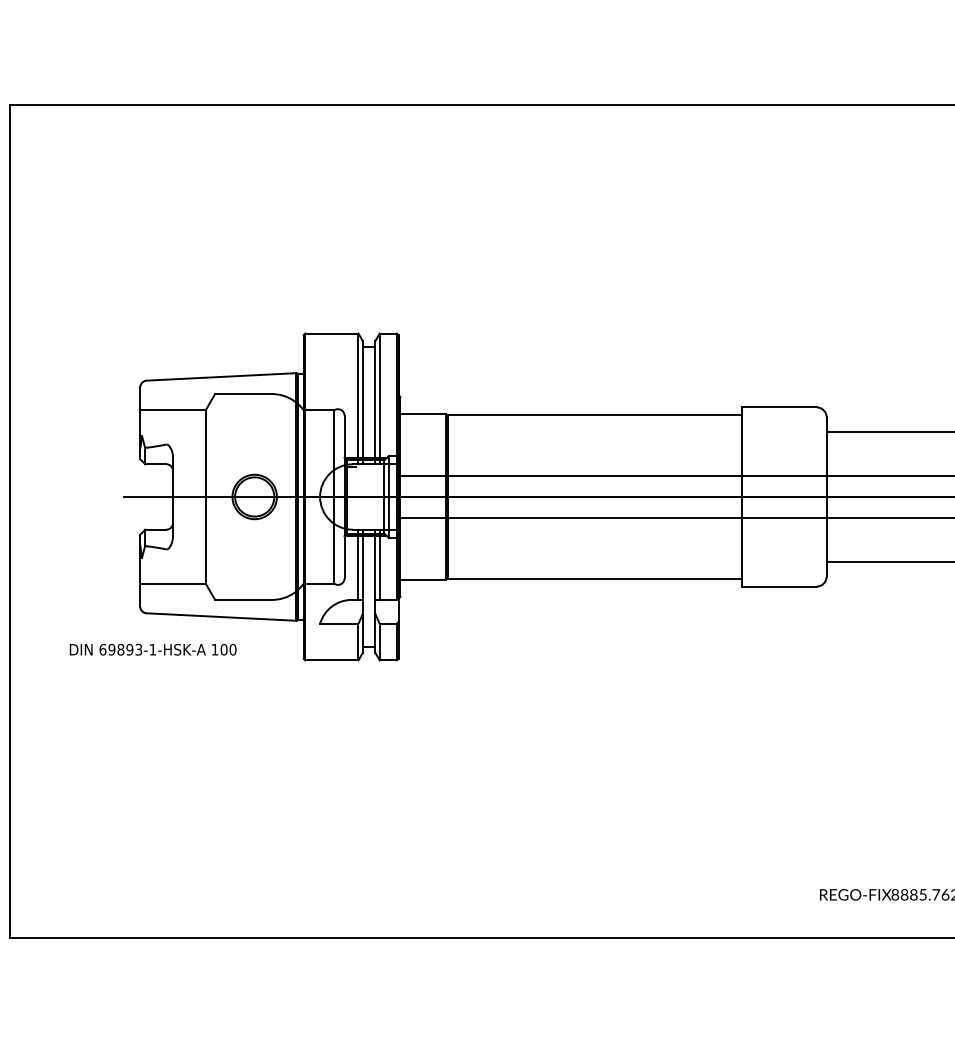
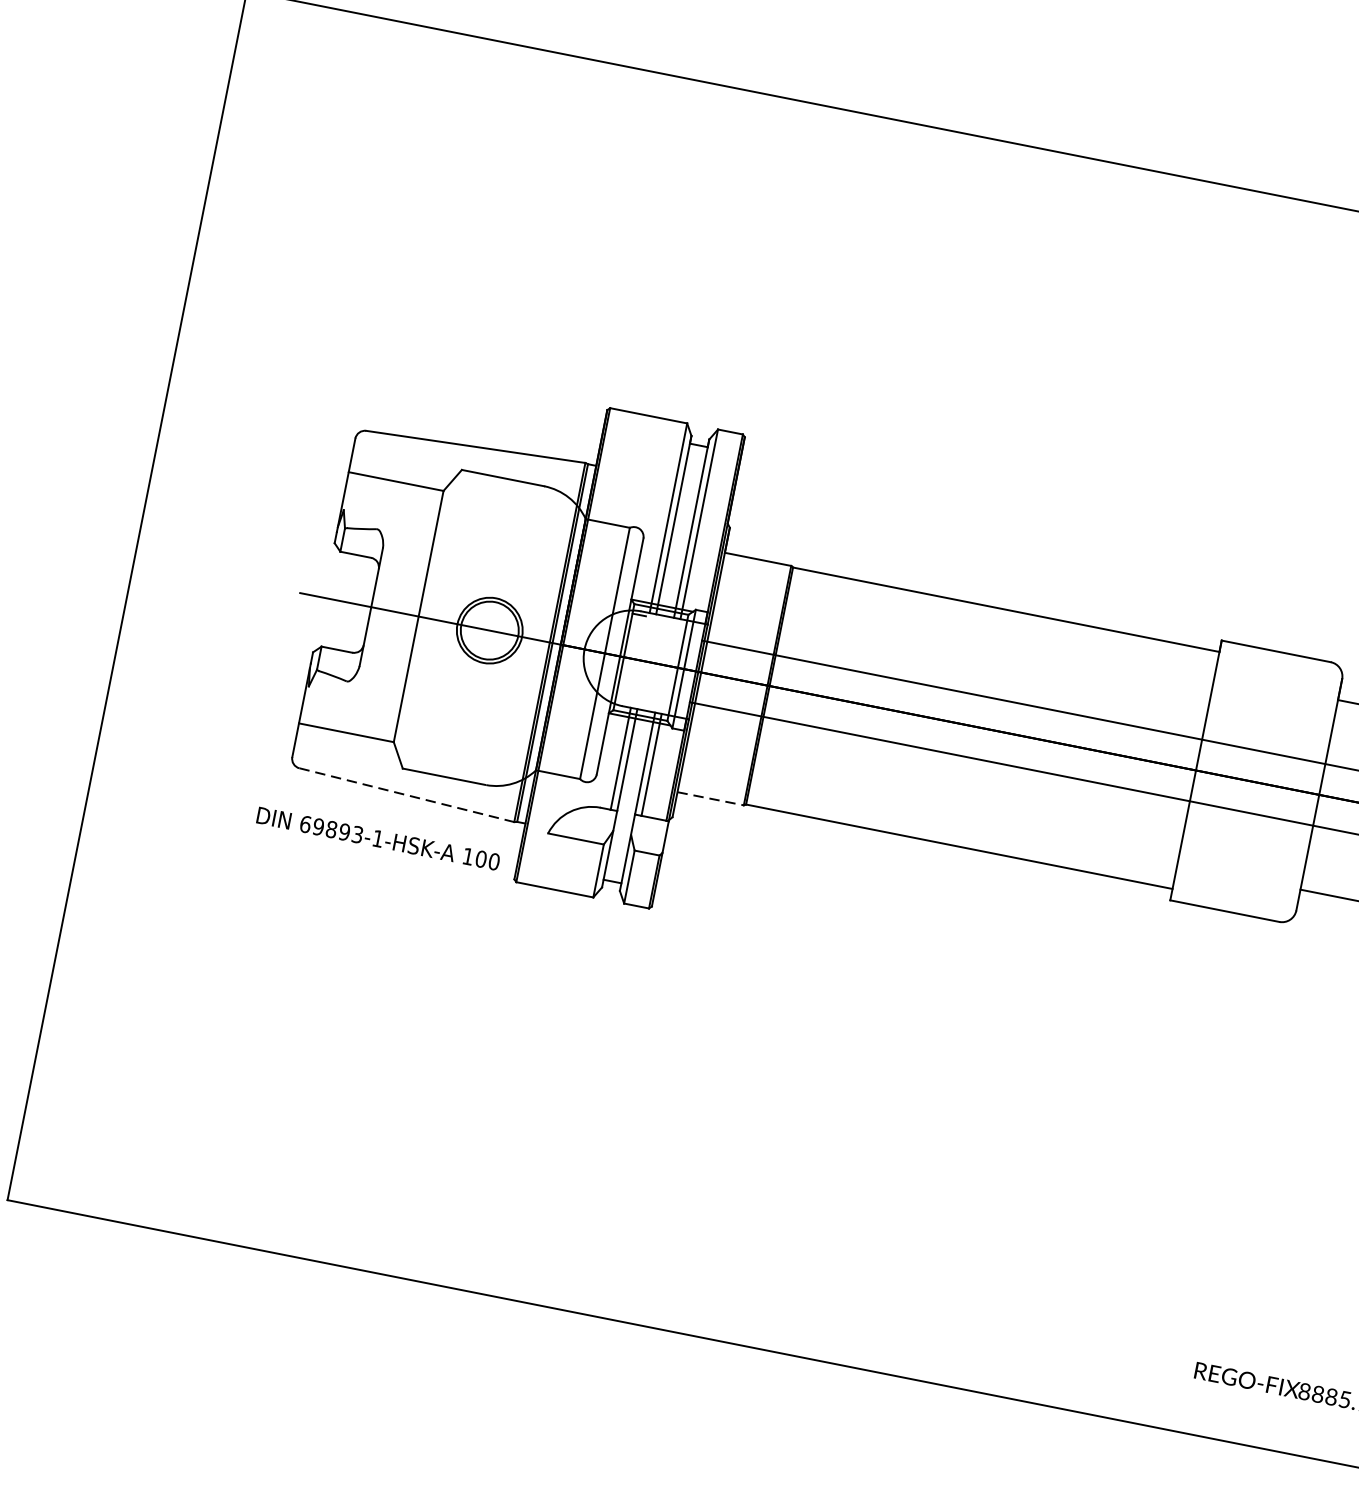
line: (423, 579) -> (710, 798), solid -> dashed
line: (221, 617) -> (406, 795), solid -> dashed
text: (152, 649) -> (377, 838), moved

